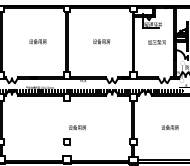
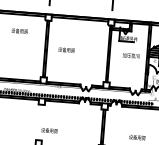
text: (37, 41) -> (19, 30), moved
text: (101, 41) -> (66, 49), moved

